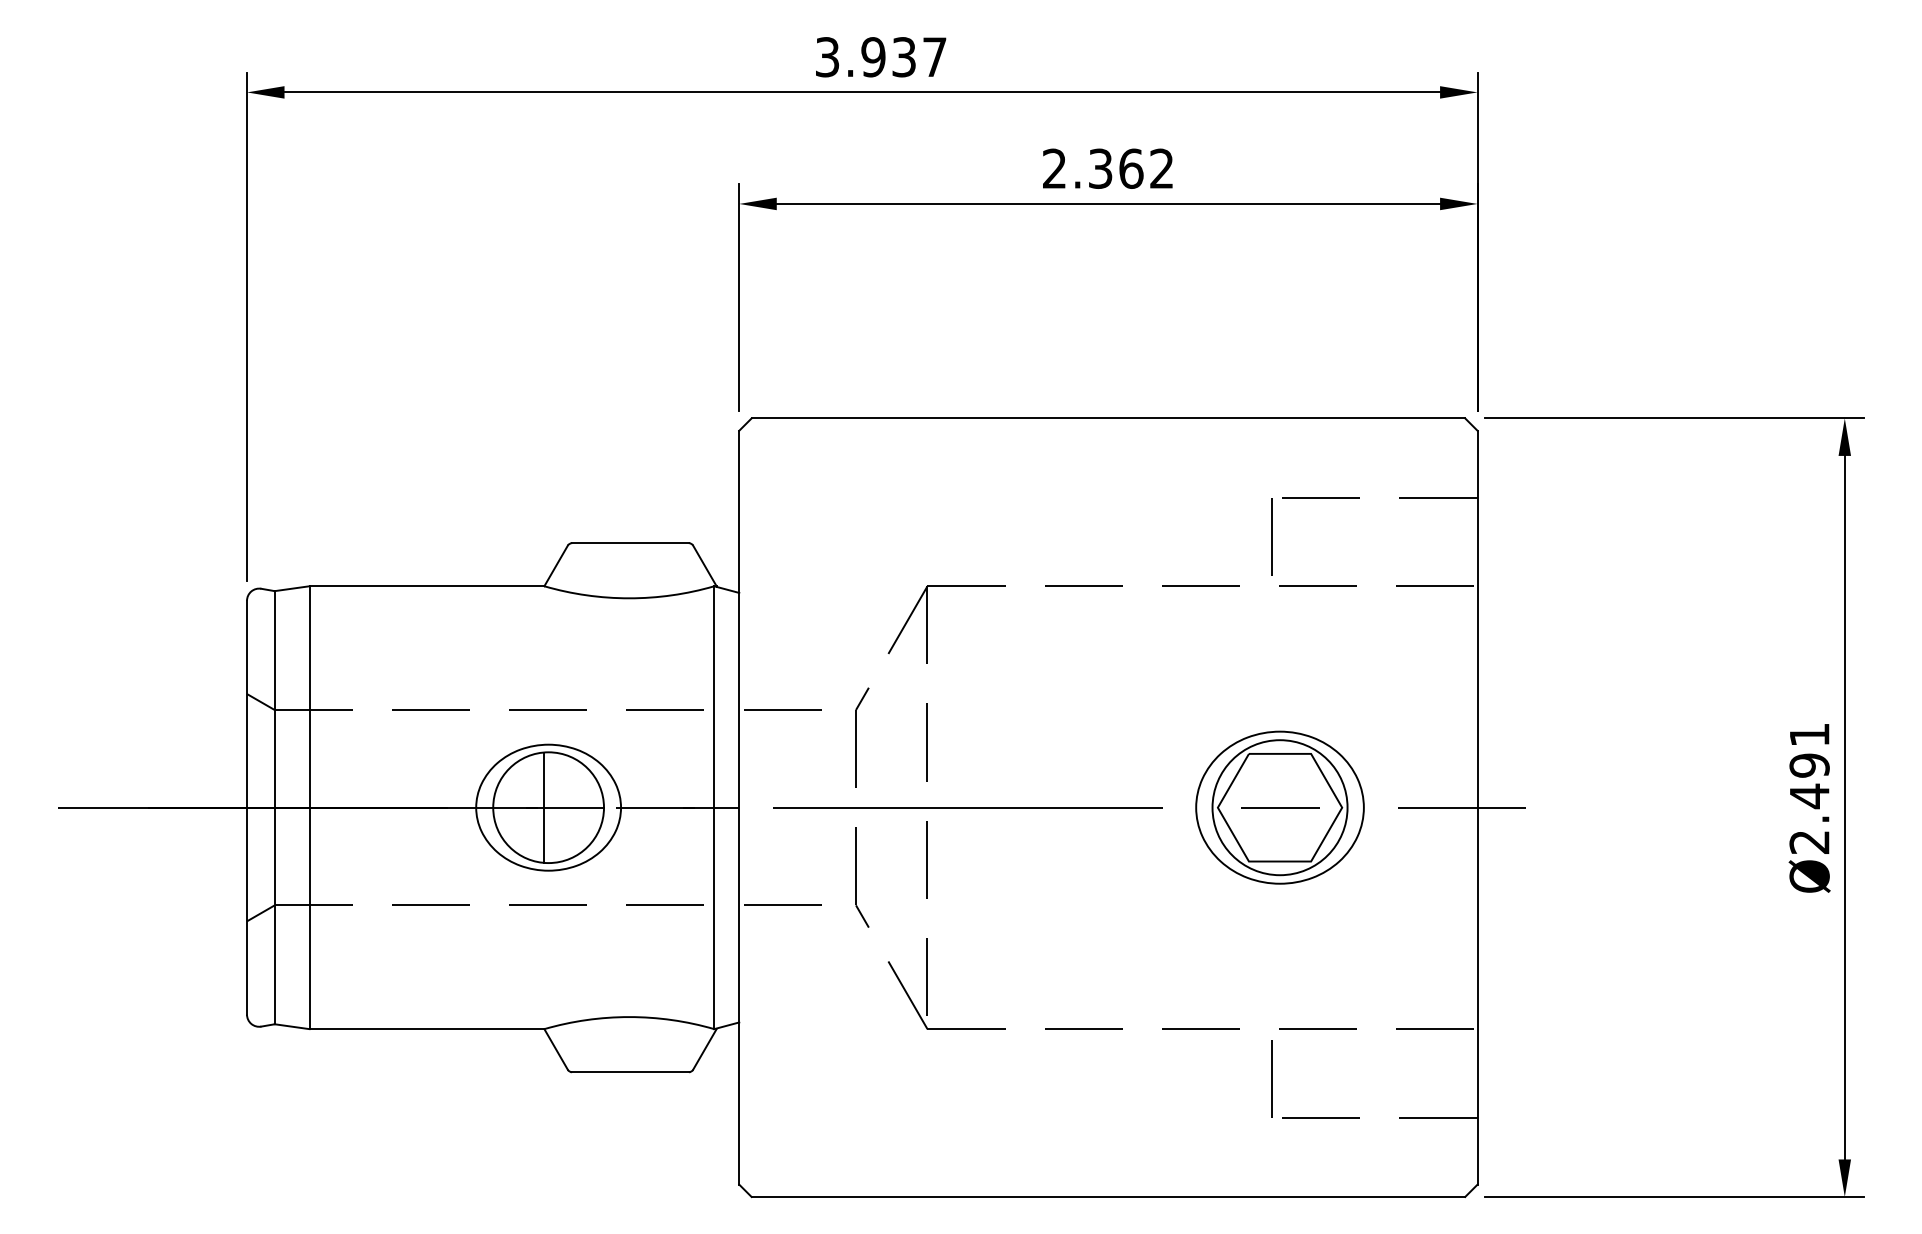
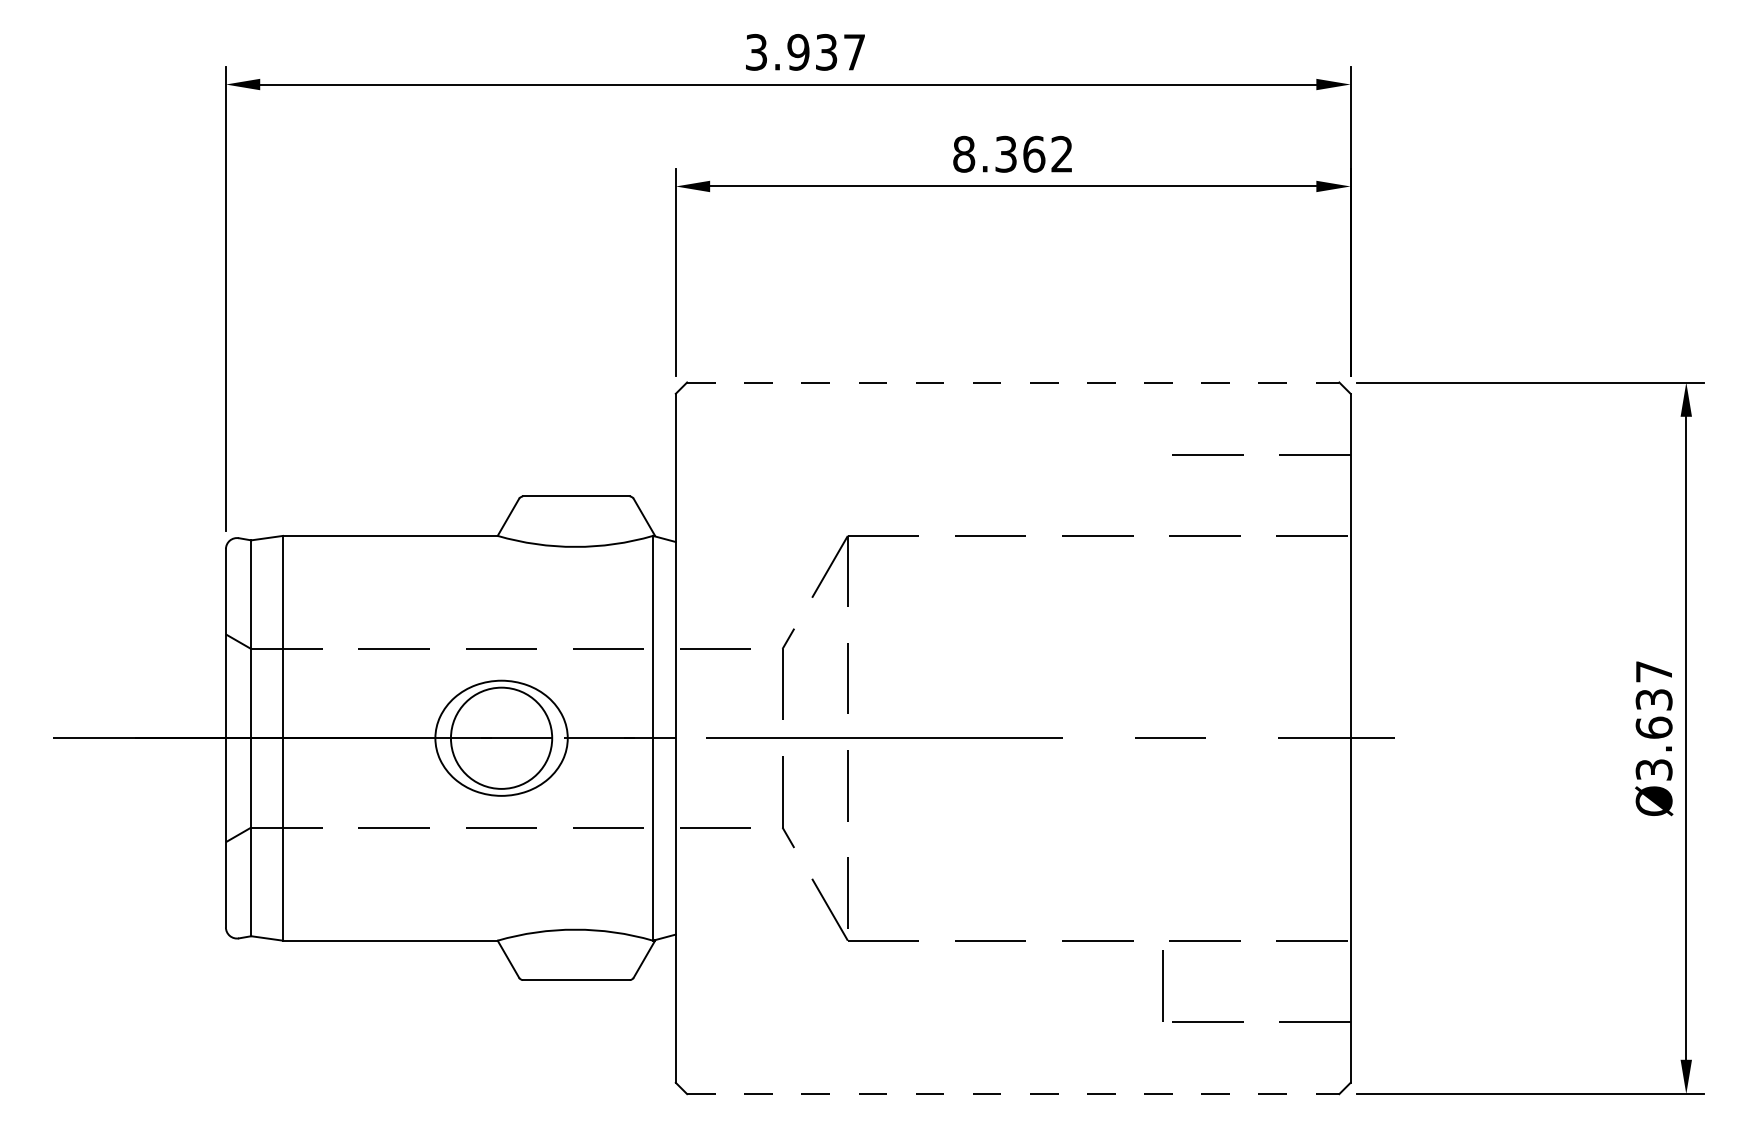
text: (1054, 168) -> (963, 154), 2.362 -> 8.362
line: (1108, 418) -> (1013, 382), solid -> dashed
line: (1271, 536) -> (1162, 490), removed
text: (1809, 788) -> (1654, 720), Ø2.491 -> Ø3.637
line: (544, 807) -> (497, 738), removed
part: (1279, 807) -> (1169, 738), removed
line: (1108, 1196) -> (1013, 1093), solid -> dashed

